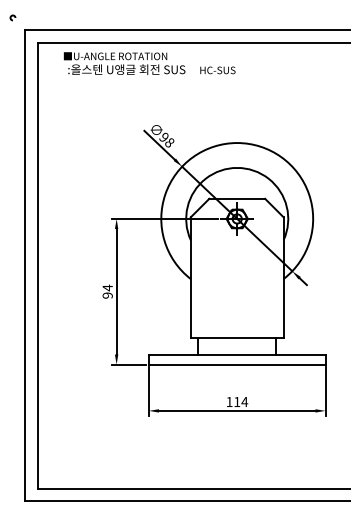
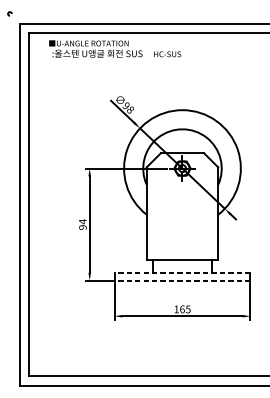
line: (236, 355) -> (181, 273), solid -> dashed
line: (236, 364) -> (181, 280), solid -> dashed
text: (241, 401) -> (185, 308), 114 -> 165

